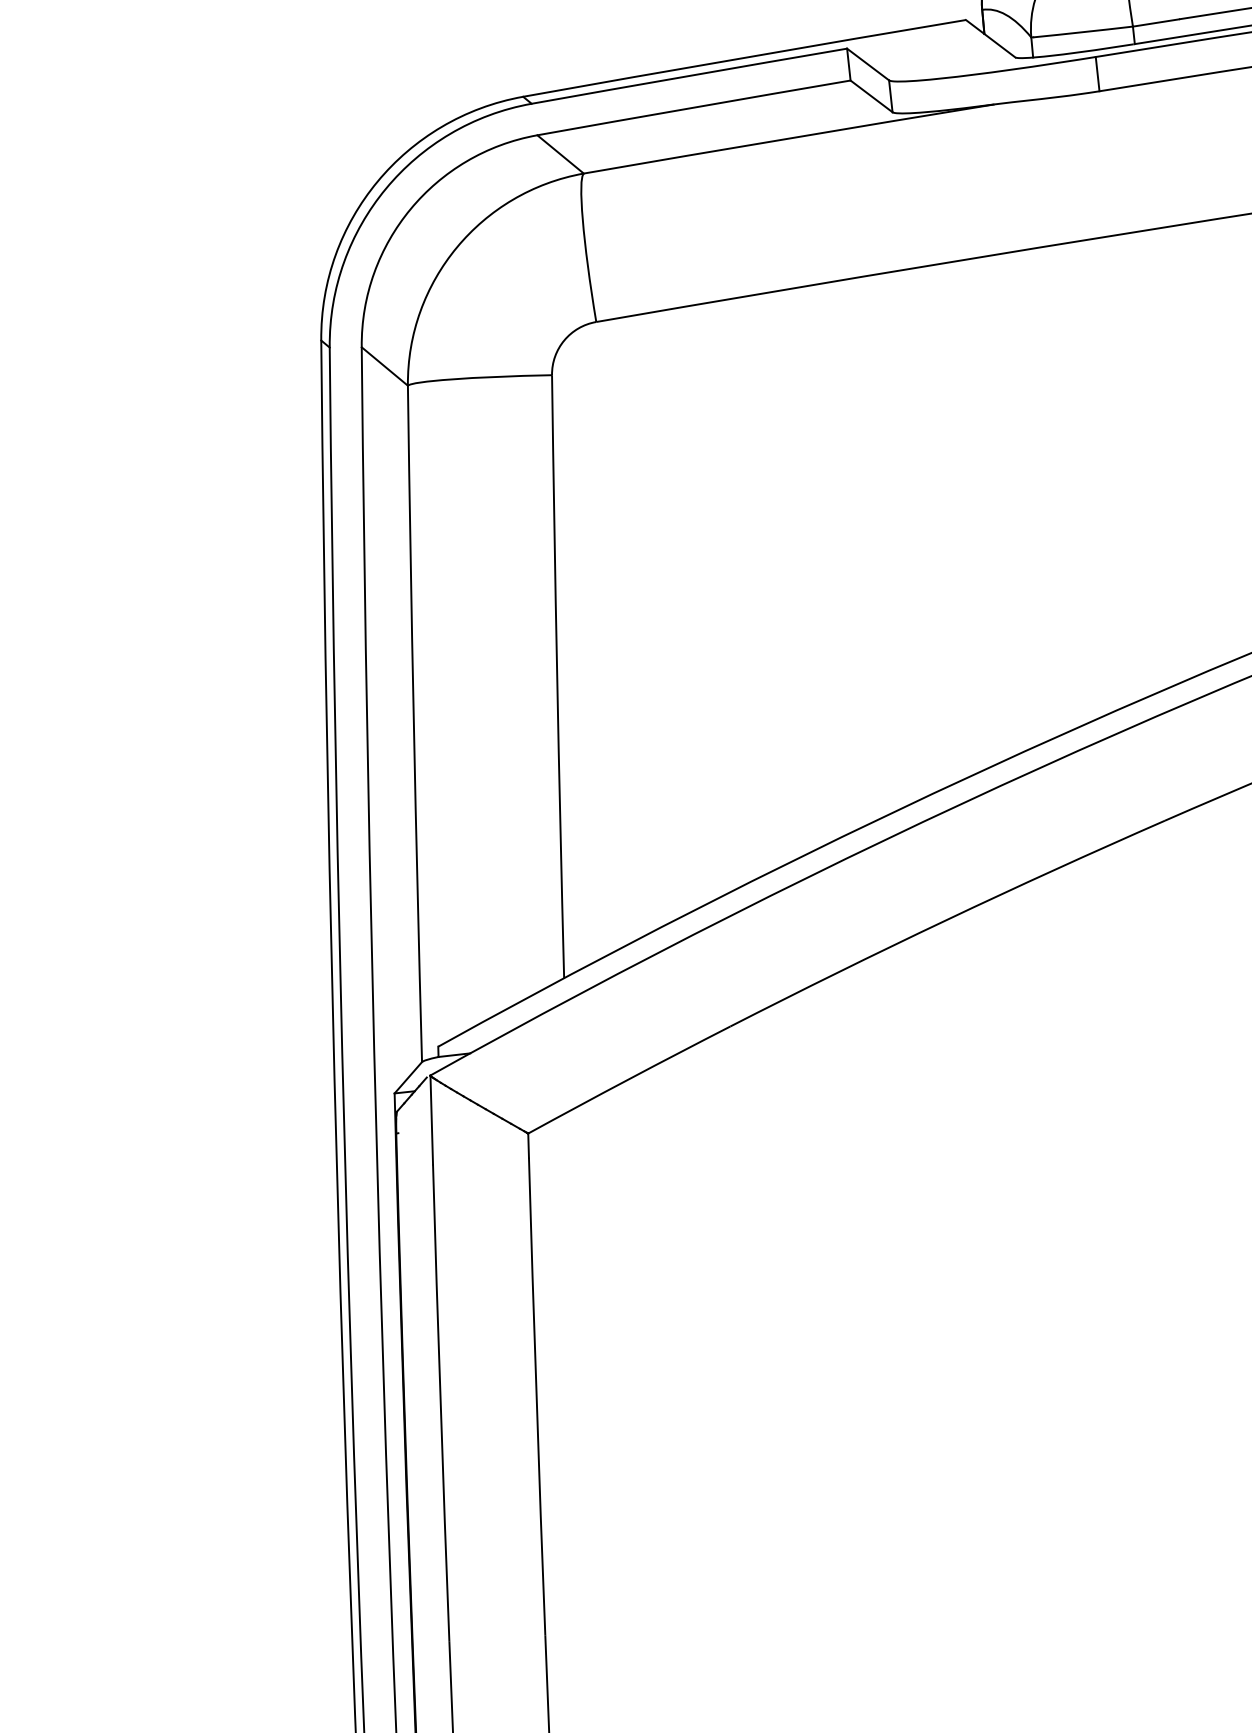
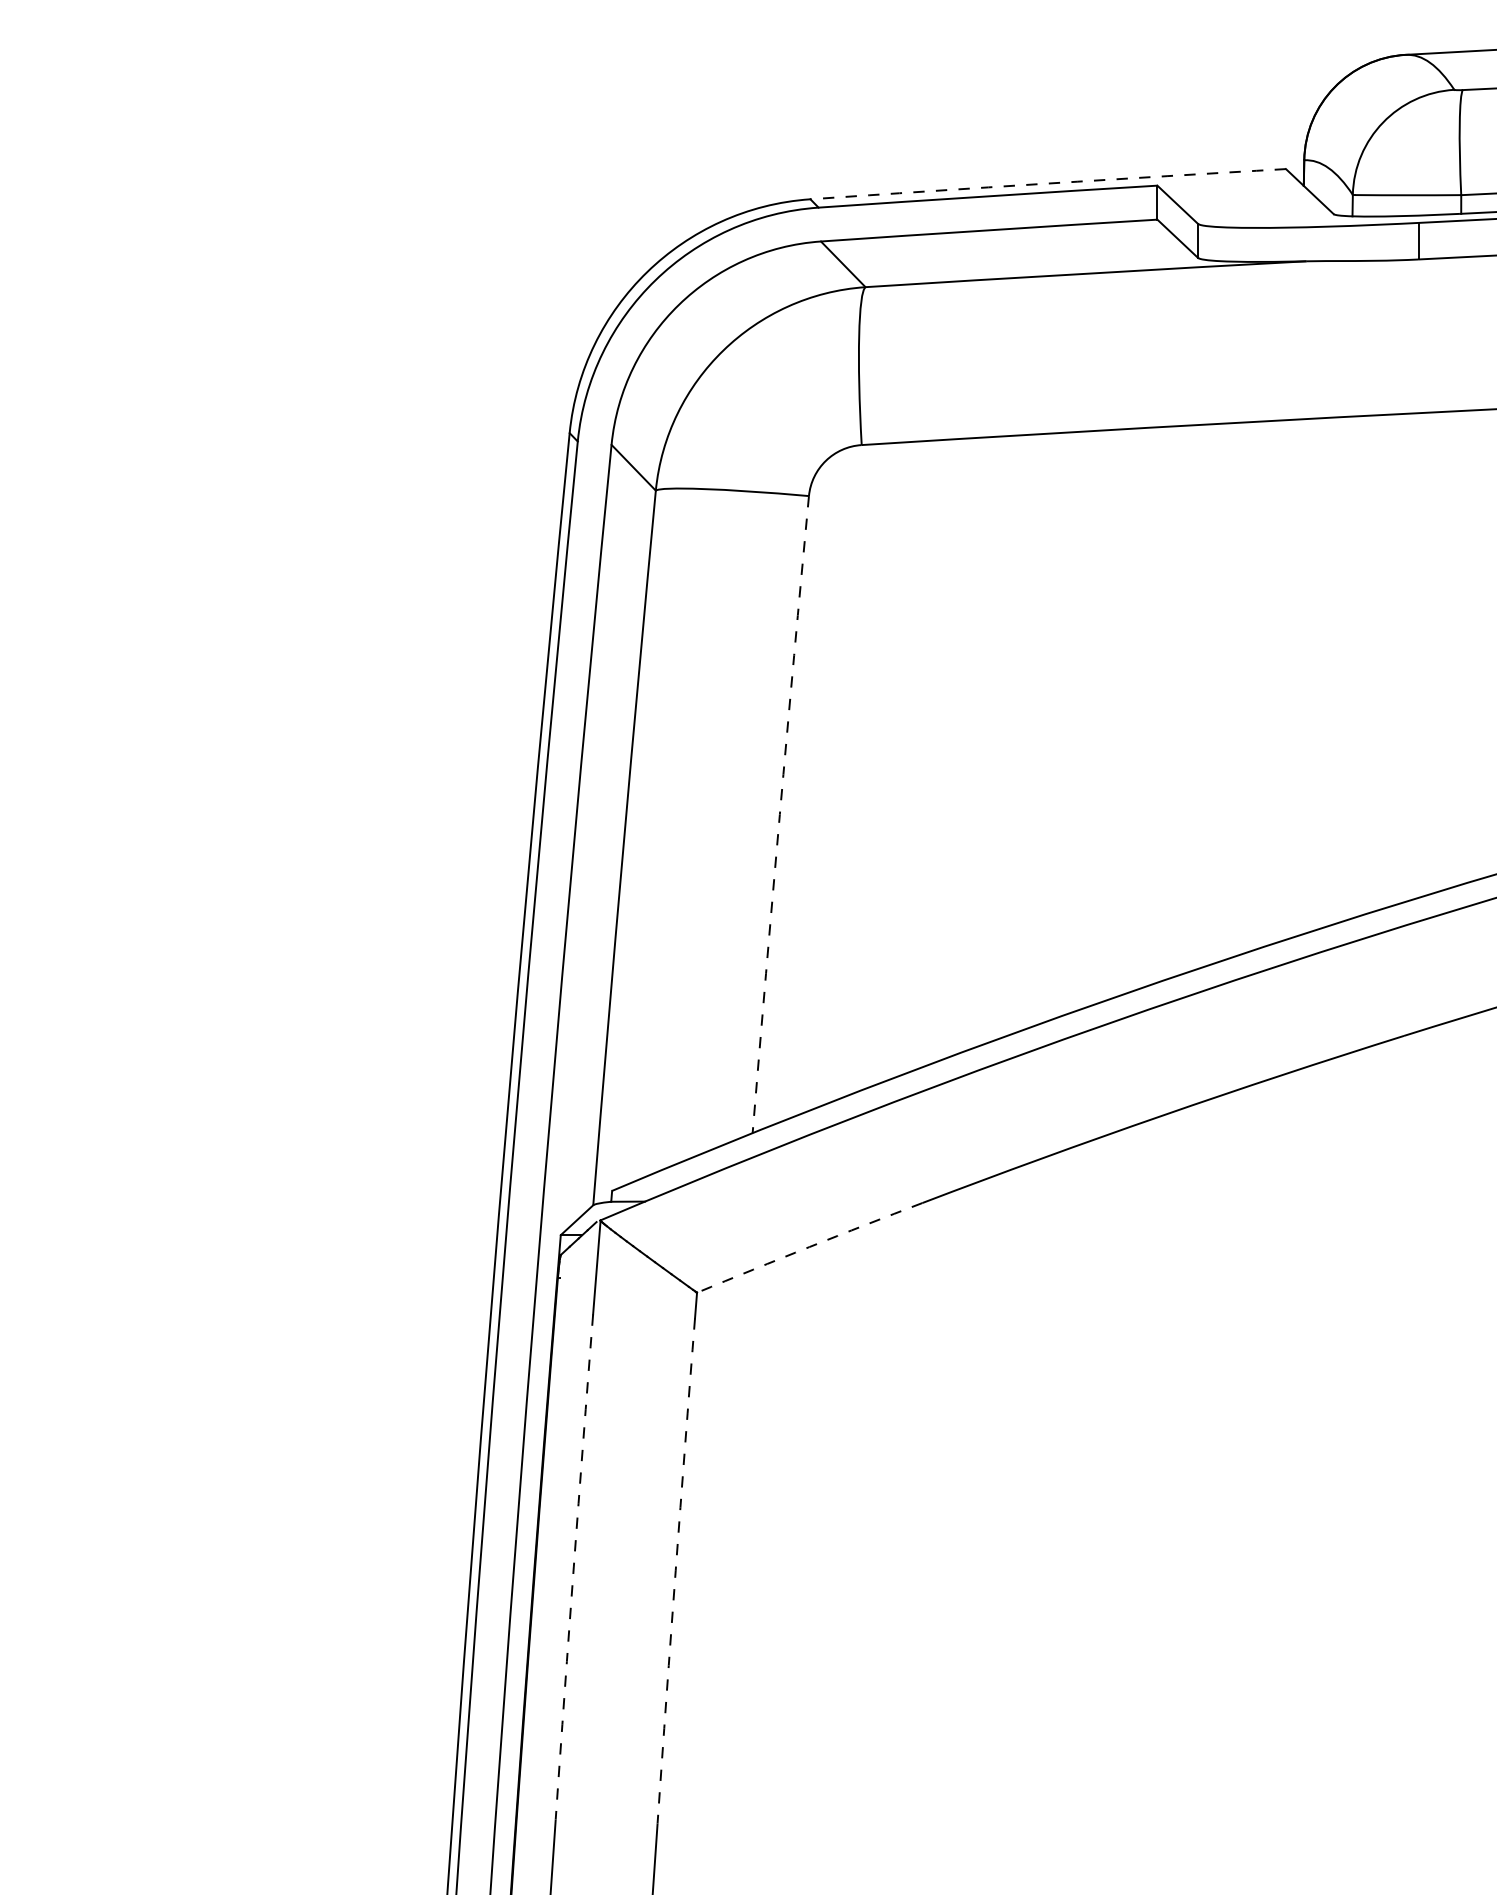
arc: (744, 57) -> (1048, 183), solid -> dashed
arc: (556, 676) -> (779, 814), solid -> dashed
arc: (629, 1079) -> (809, 1247), solid -> dashed
arc: (536, 1396) -> (675, 1570), solid -> dashed
arc: (440, 1402) -> (573, 1566), solid -> dashed

